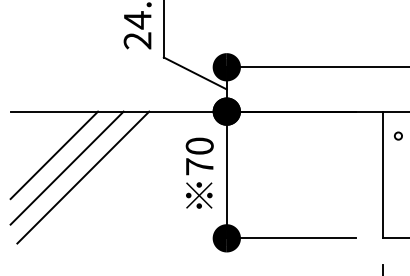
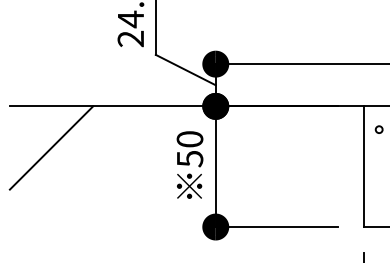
text: (199, 166) -> (189, 158), 70 -> 50
line: (66, 167) -> (63, 159), removed
line: (83, 177) -> (79, 169), removed

